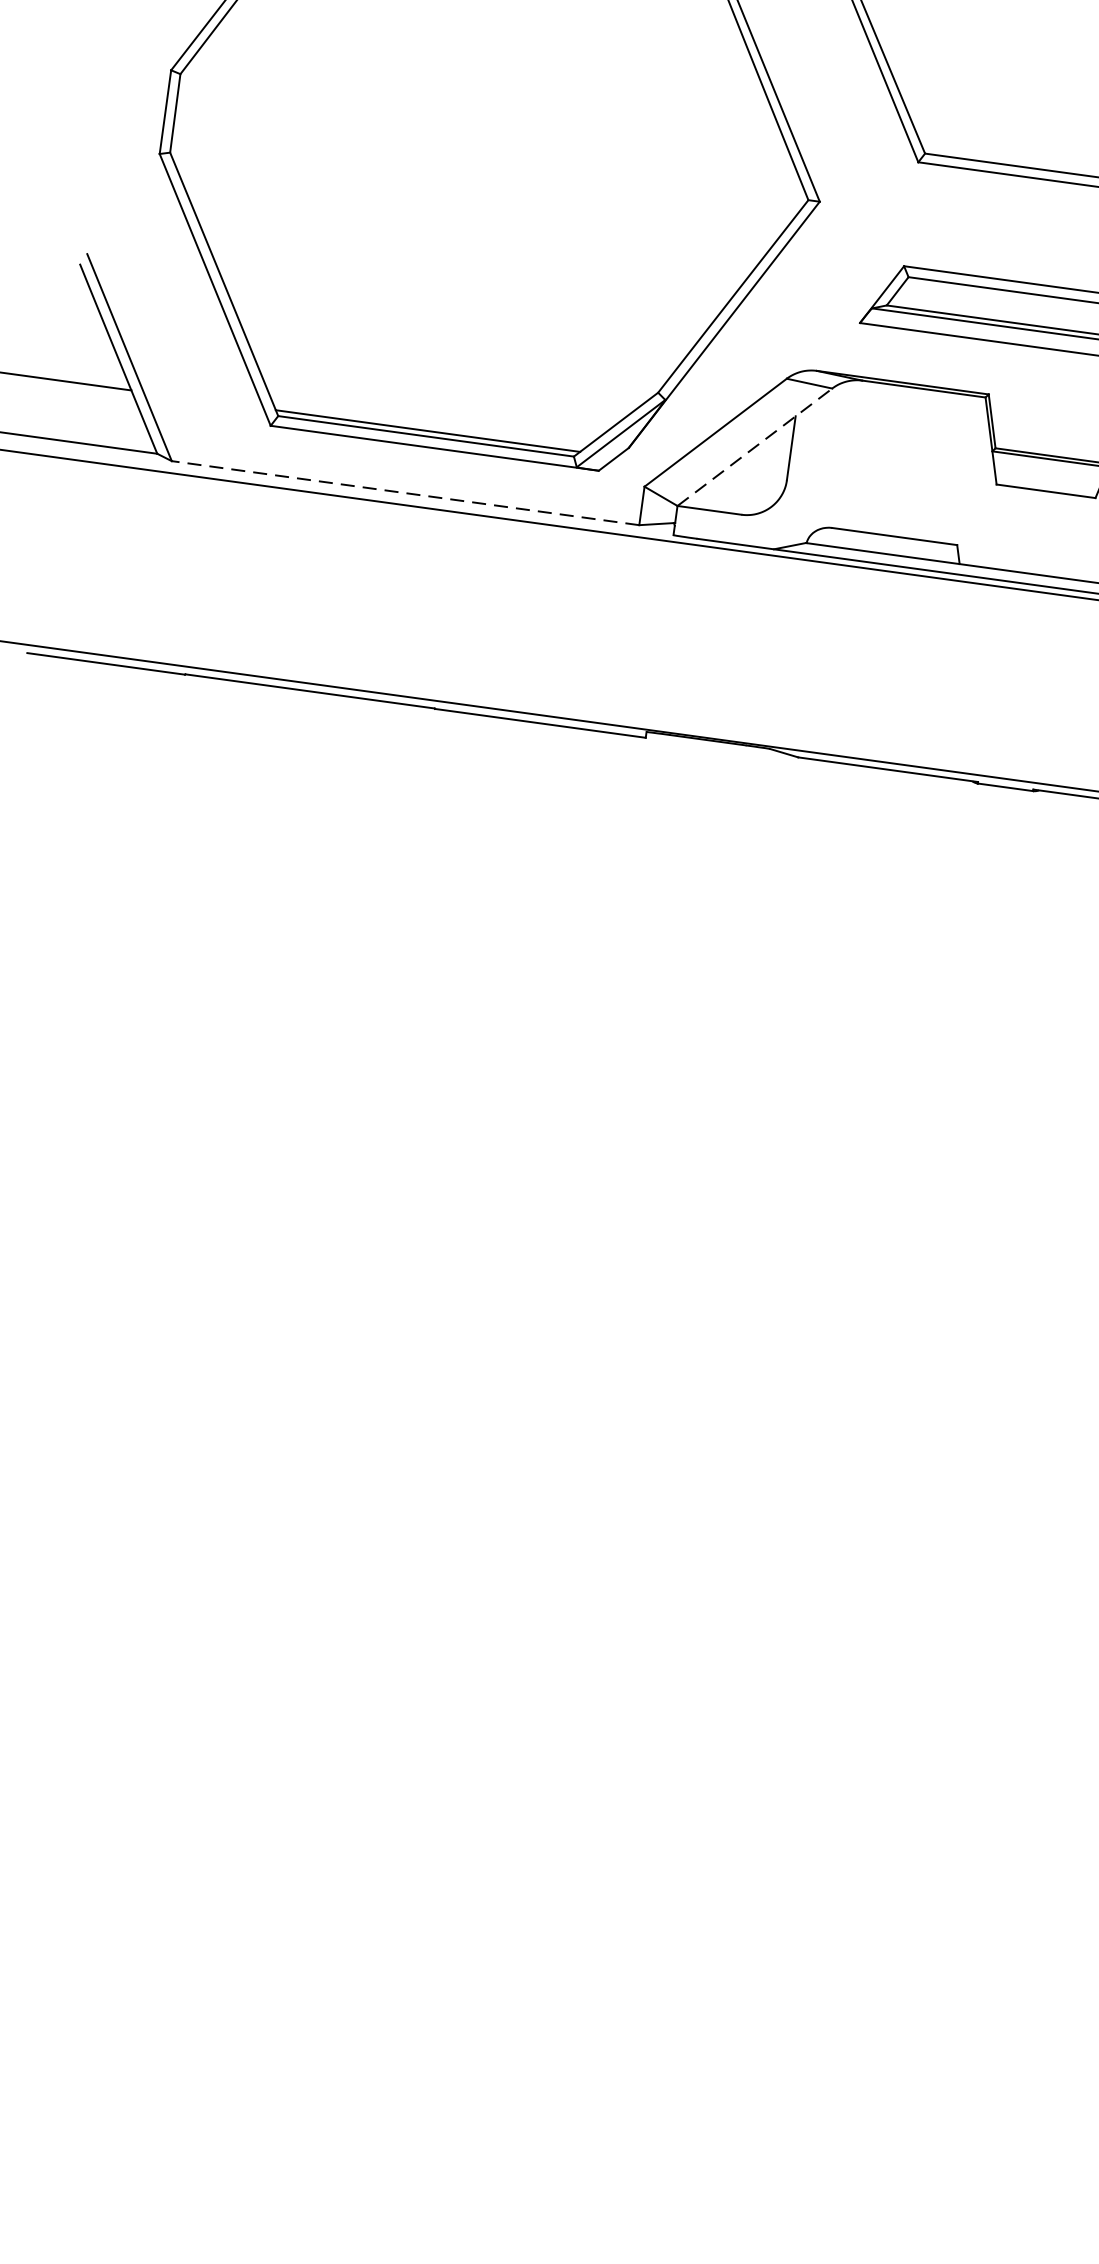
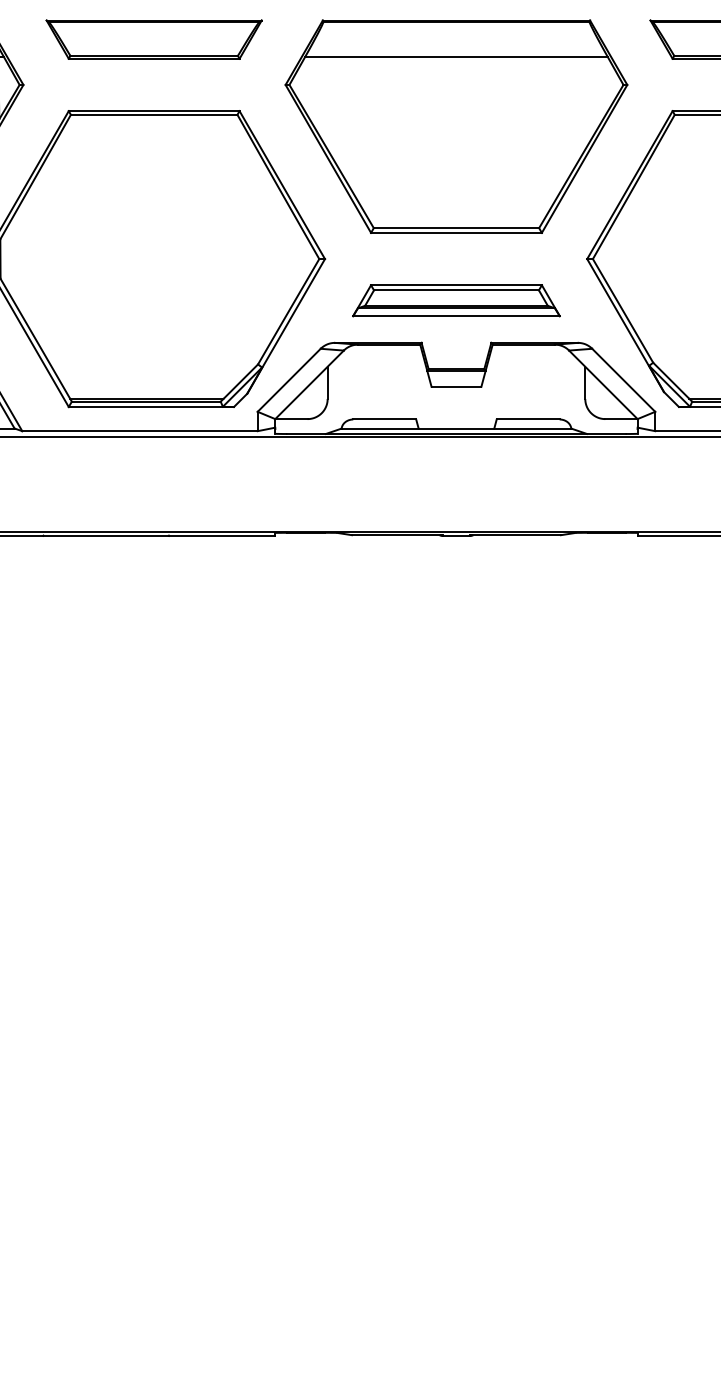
line: (754, 446) -> (309, 384), dashed -> solid
line: (406, 493) -> (140, 431), dashed -> solid

